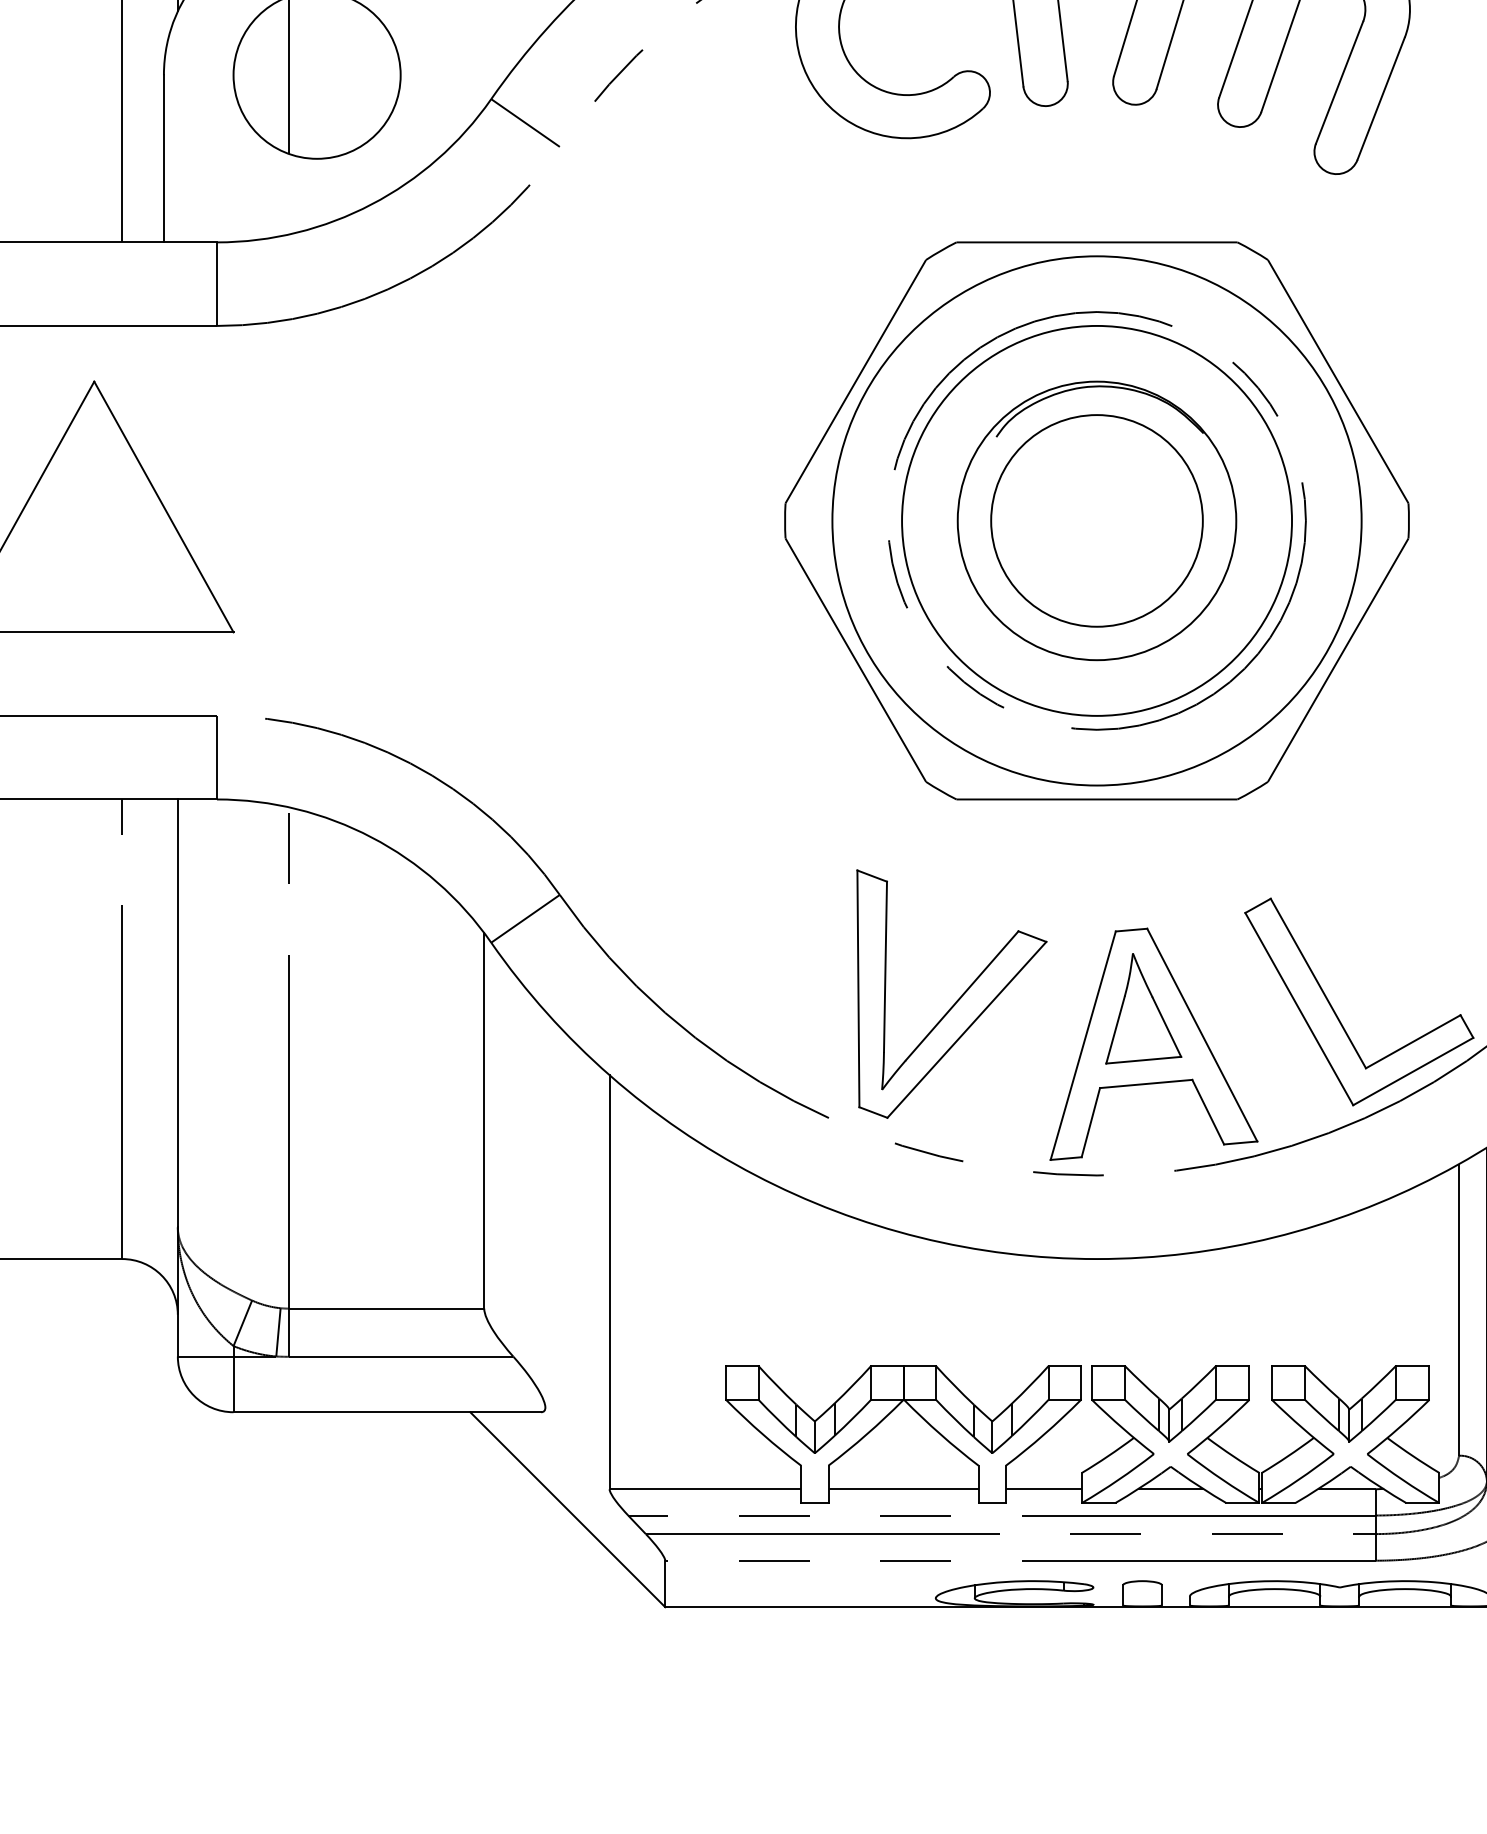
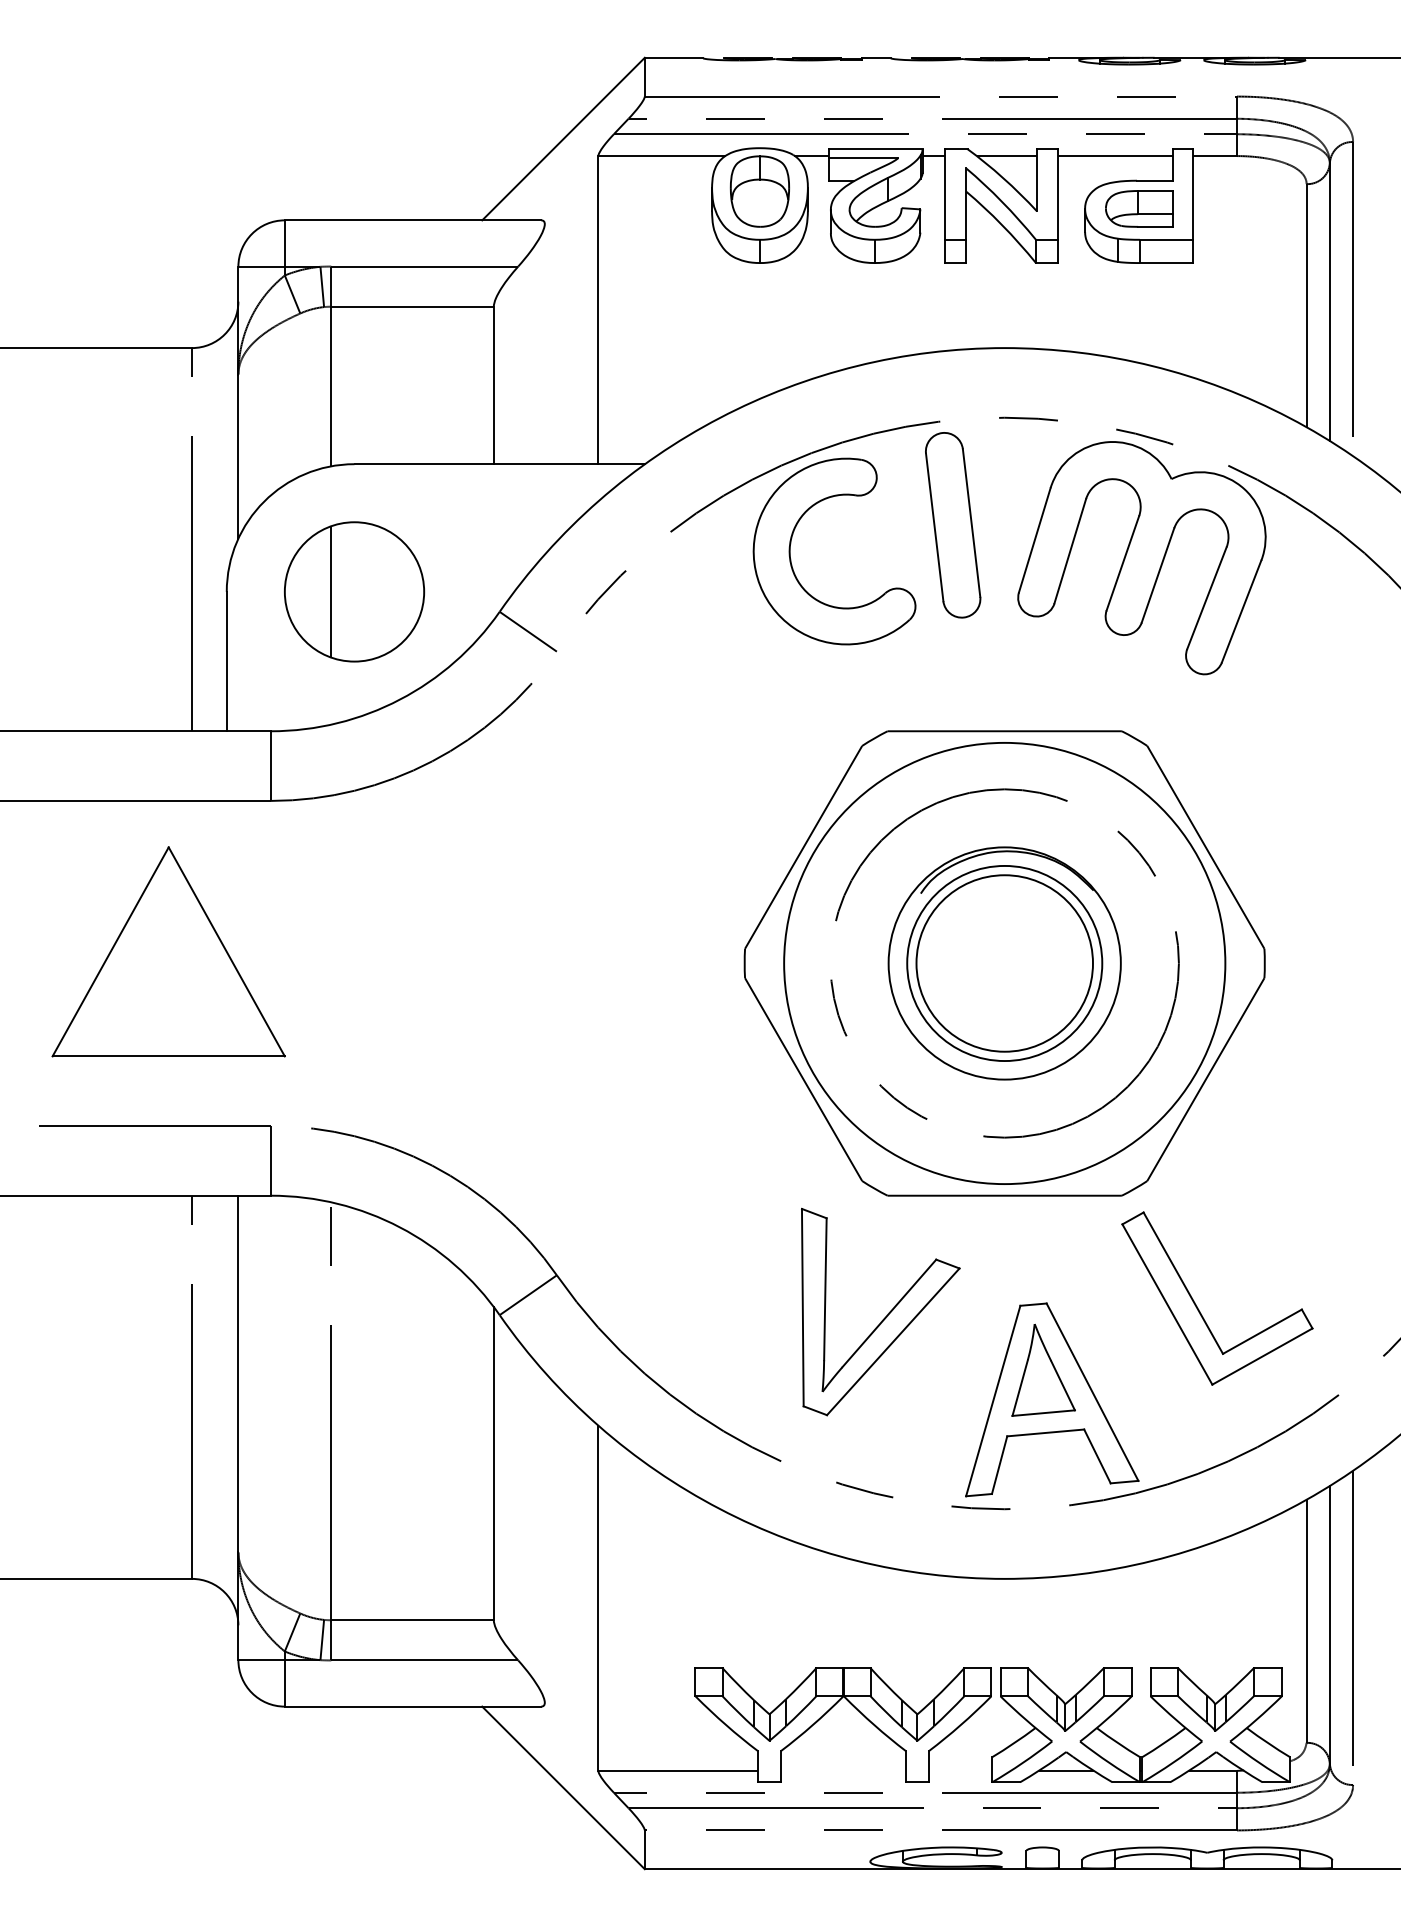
circle: (1096, 520) -> (1004, 963), size x0.6
part: (957, 999) -> (885, 1316), moved
part: (1337, 1015) -> (1199, 1309), moved
line: (903, 1488) -> (843, 1770), removed
line: (1043, 1488) -> (960, 1770), removed

